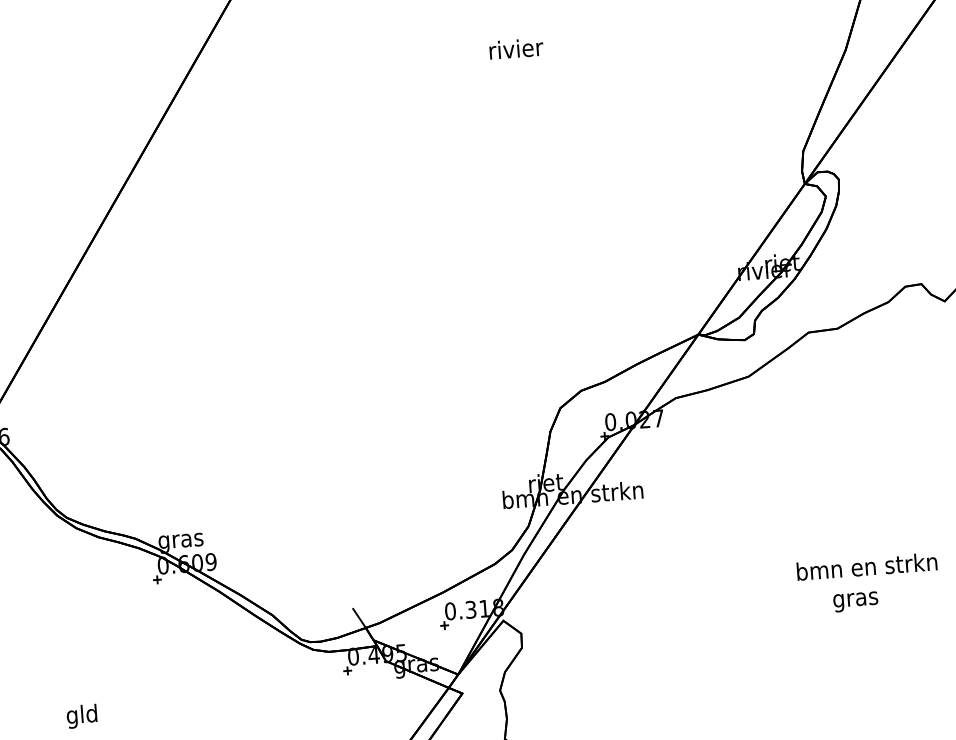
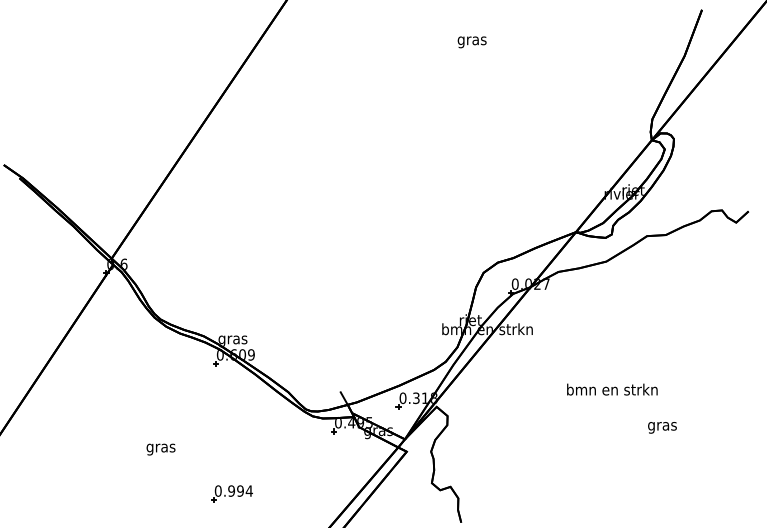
text: (516, 50) -> (472, 40), rivier -> gras
text: (867, 566) -> (612, 389), moved
text: (855, 601) -> (662, 427), moved
text: (81, 715) -> (160, 447), gld -> gras

